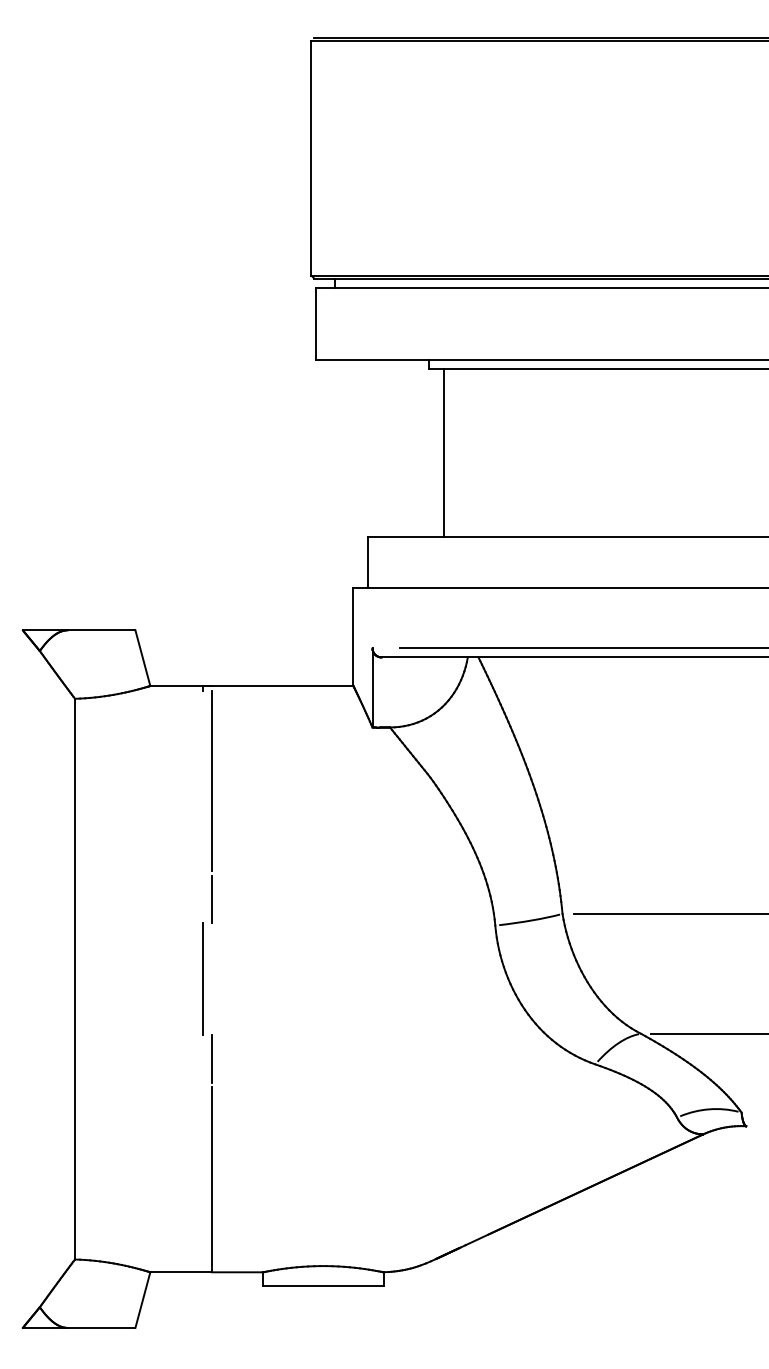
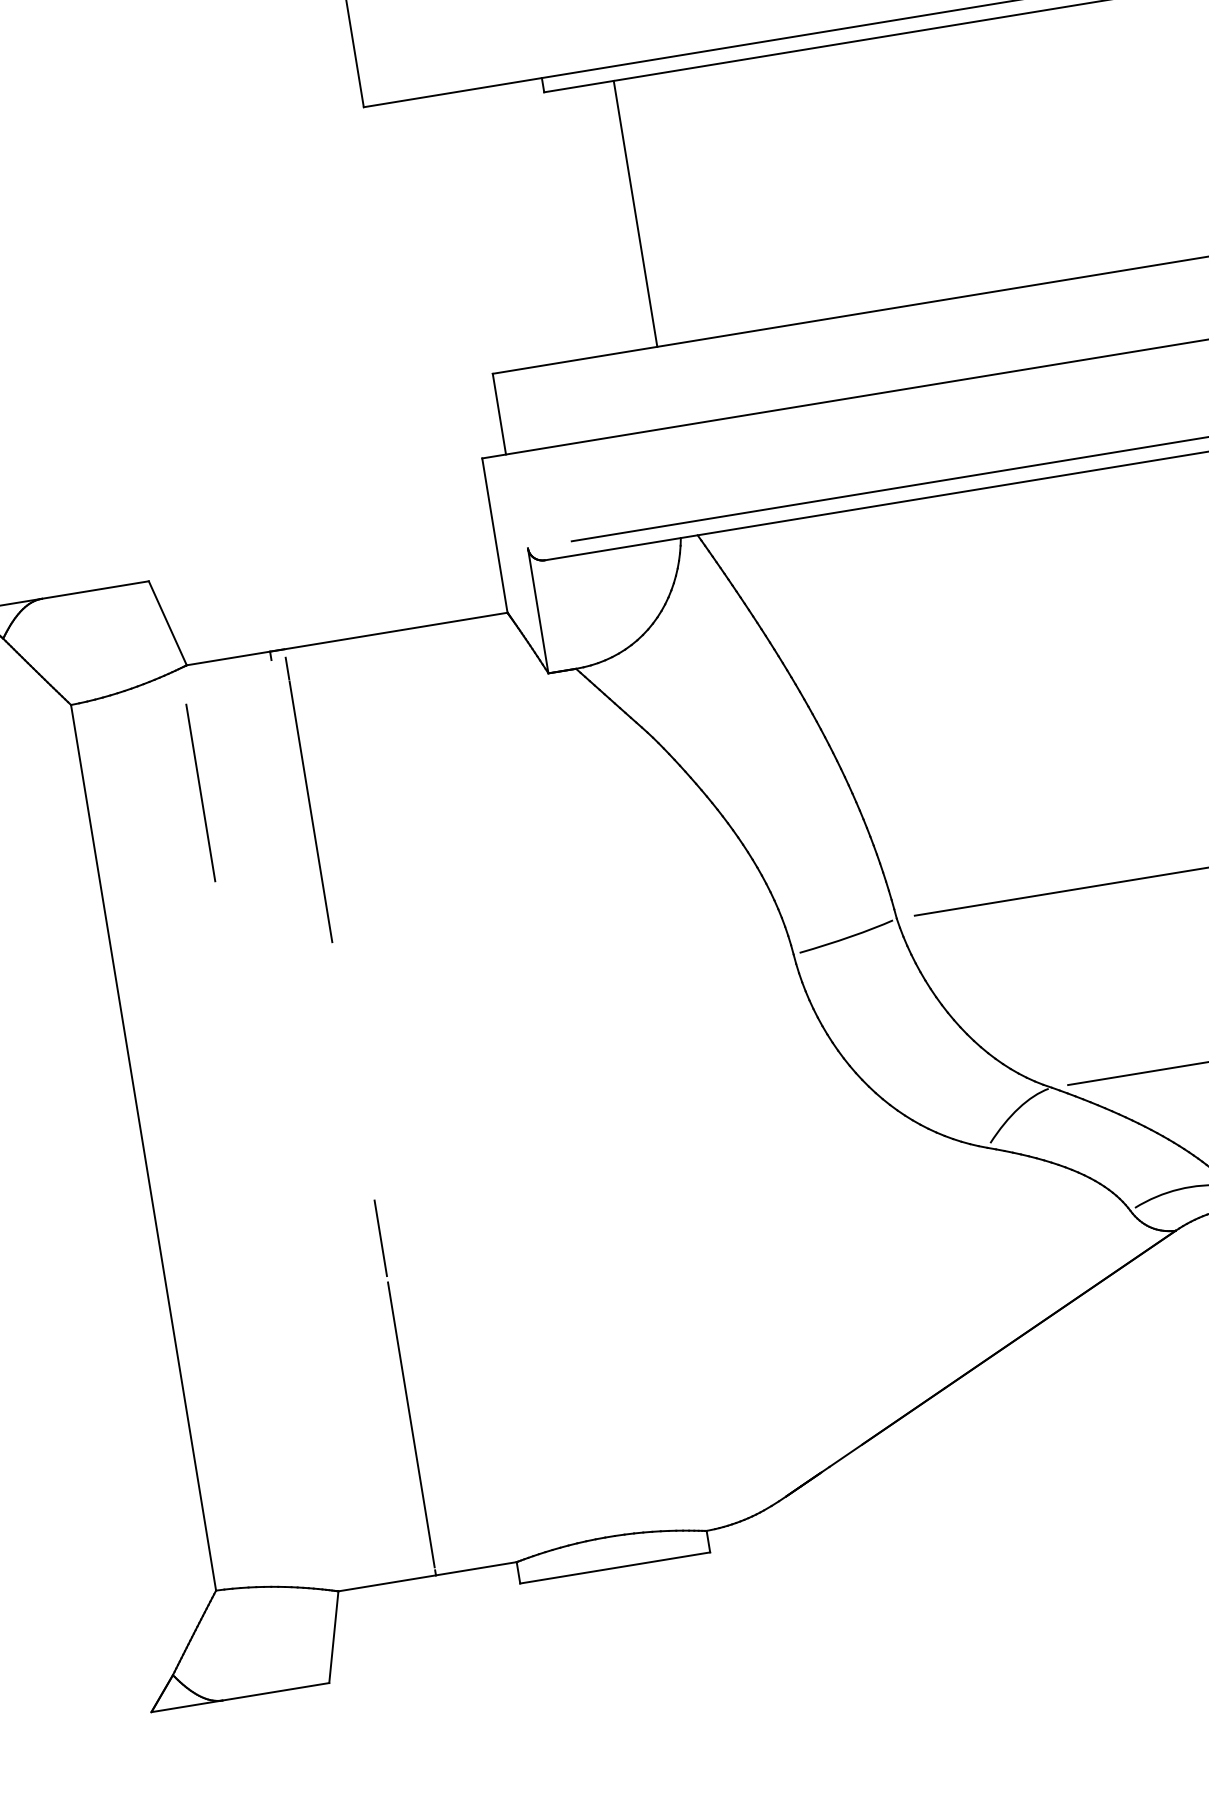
line: (443, 452) -> (635, 213), moved
line: (212, 899) -> (340, 986), removed
line: (202, 978) -> (199, 792), moved

